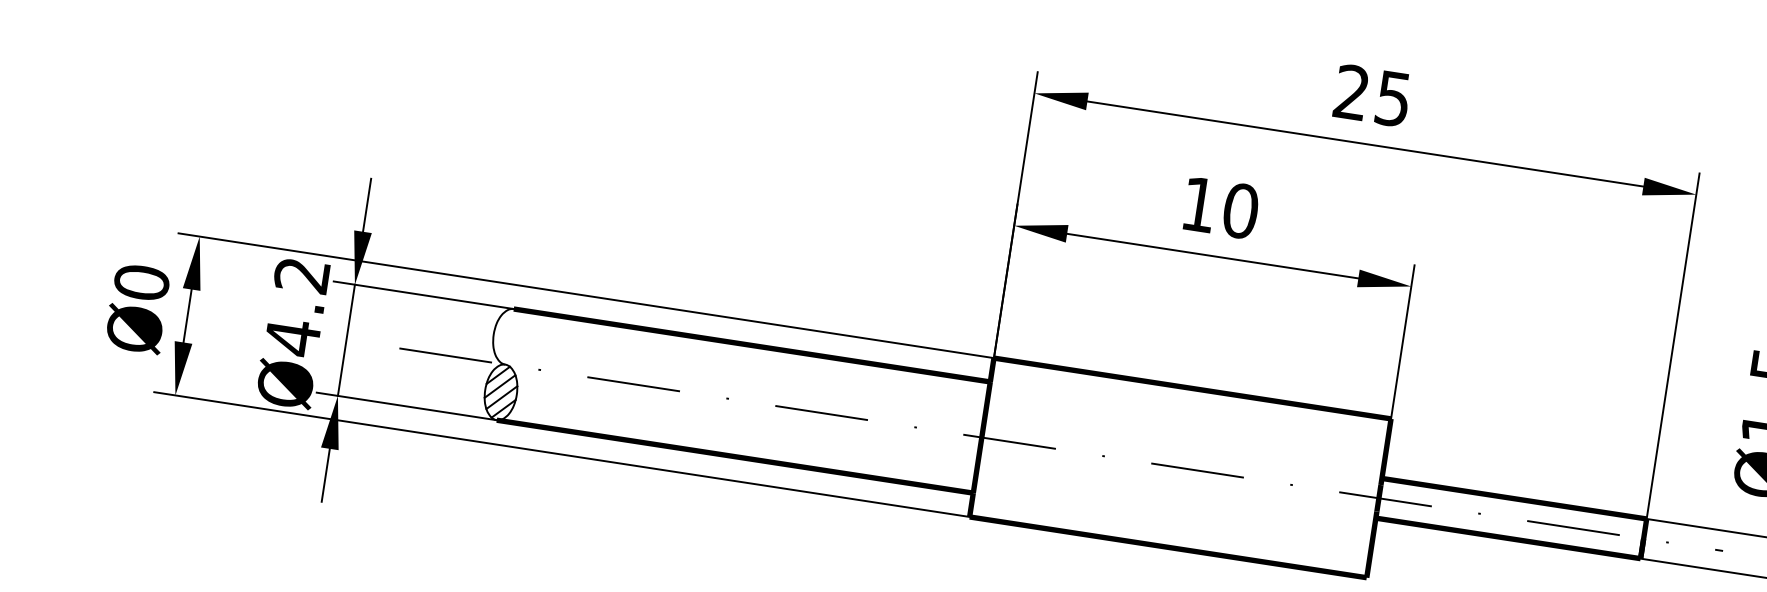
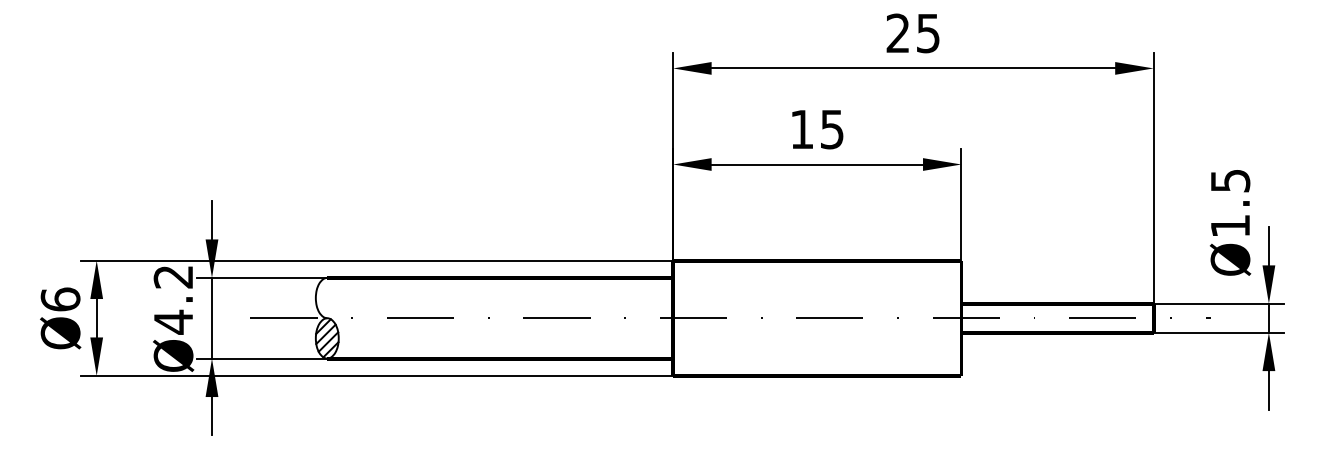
text: (1241, 211) -> (832, 129), 10 -> 15
text: (141, 282) -> (60, 299), Ø0 -> Ø6

